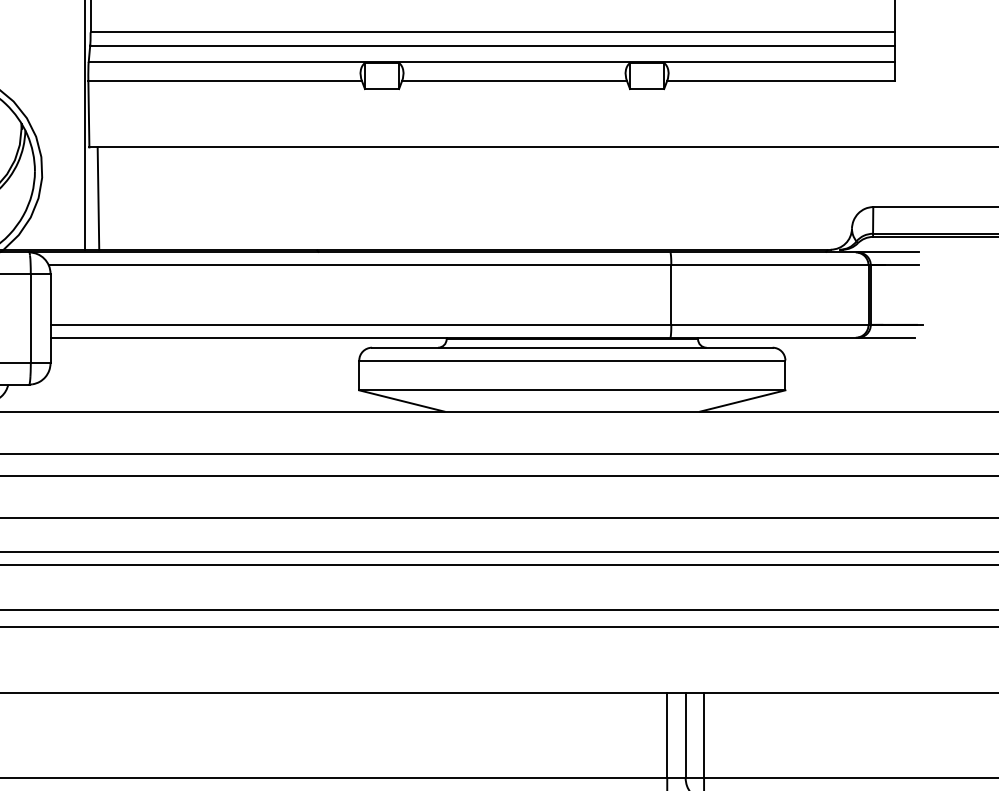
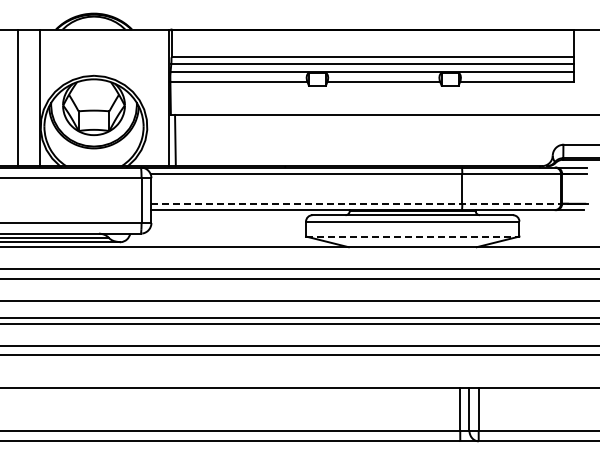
line: (462, 324) -> (357, 203), solid -> dashed
line: (571, 390) -> (412, 236), solid -> dashed

